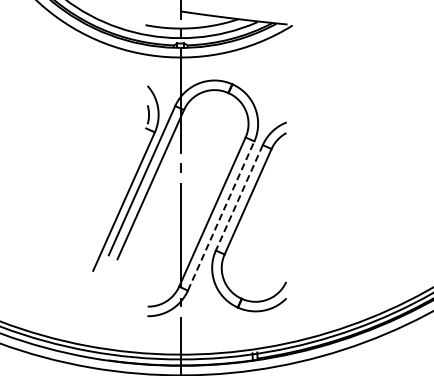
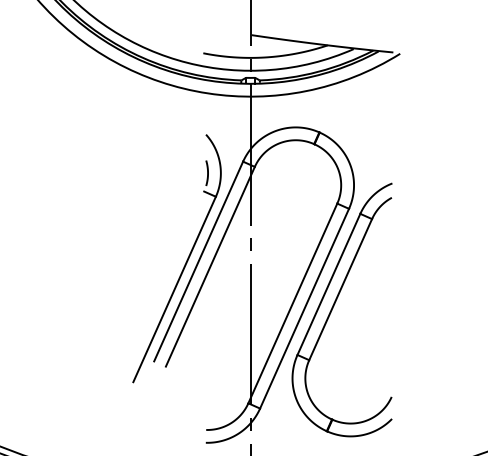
line: (239, 197) -> (329, 283), dashed -> solid
line: (221, 215) -> (305, 308), dashed -> solid

